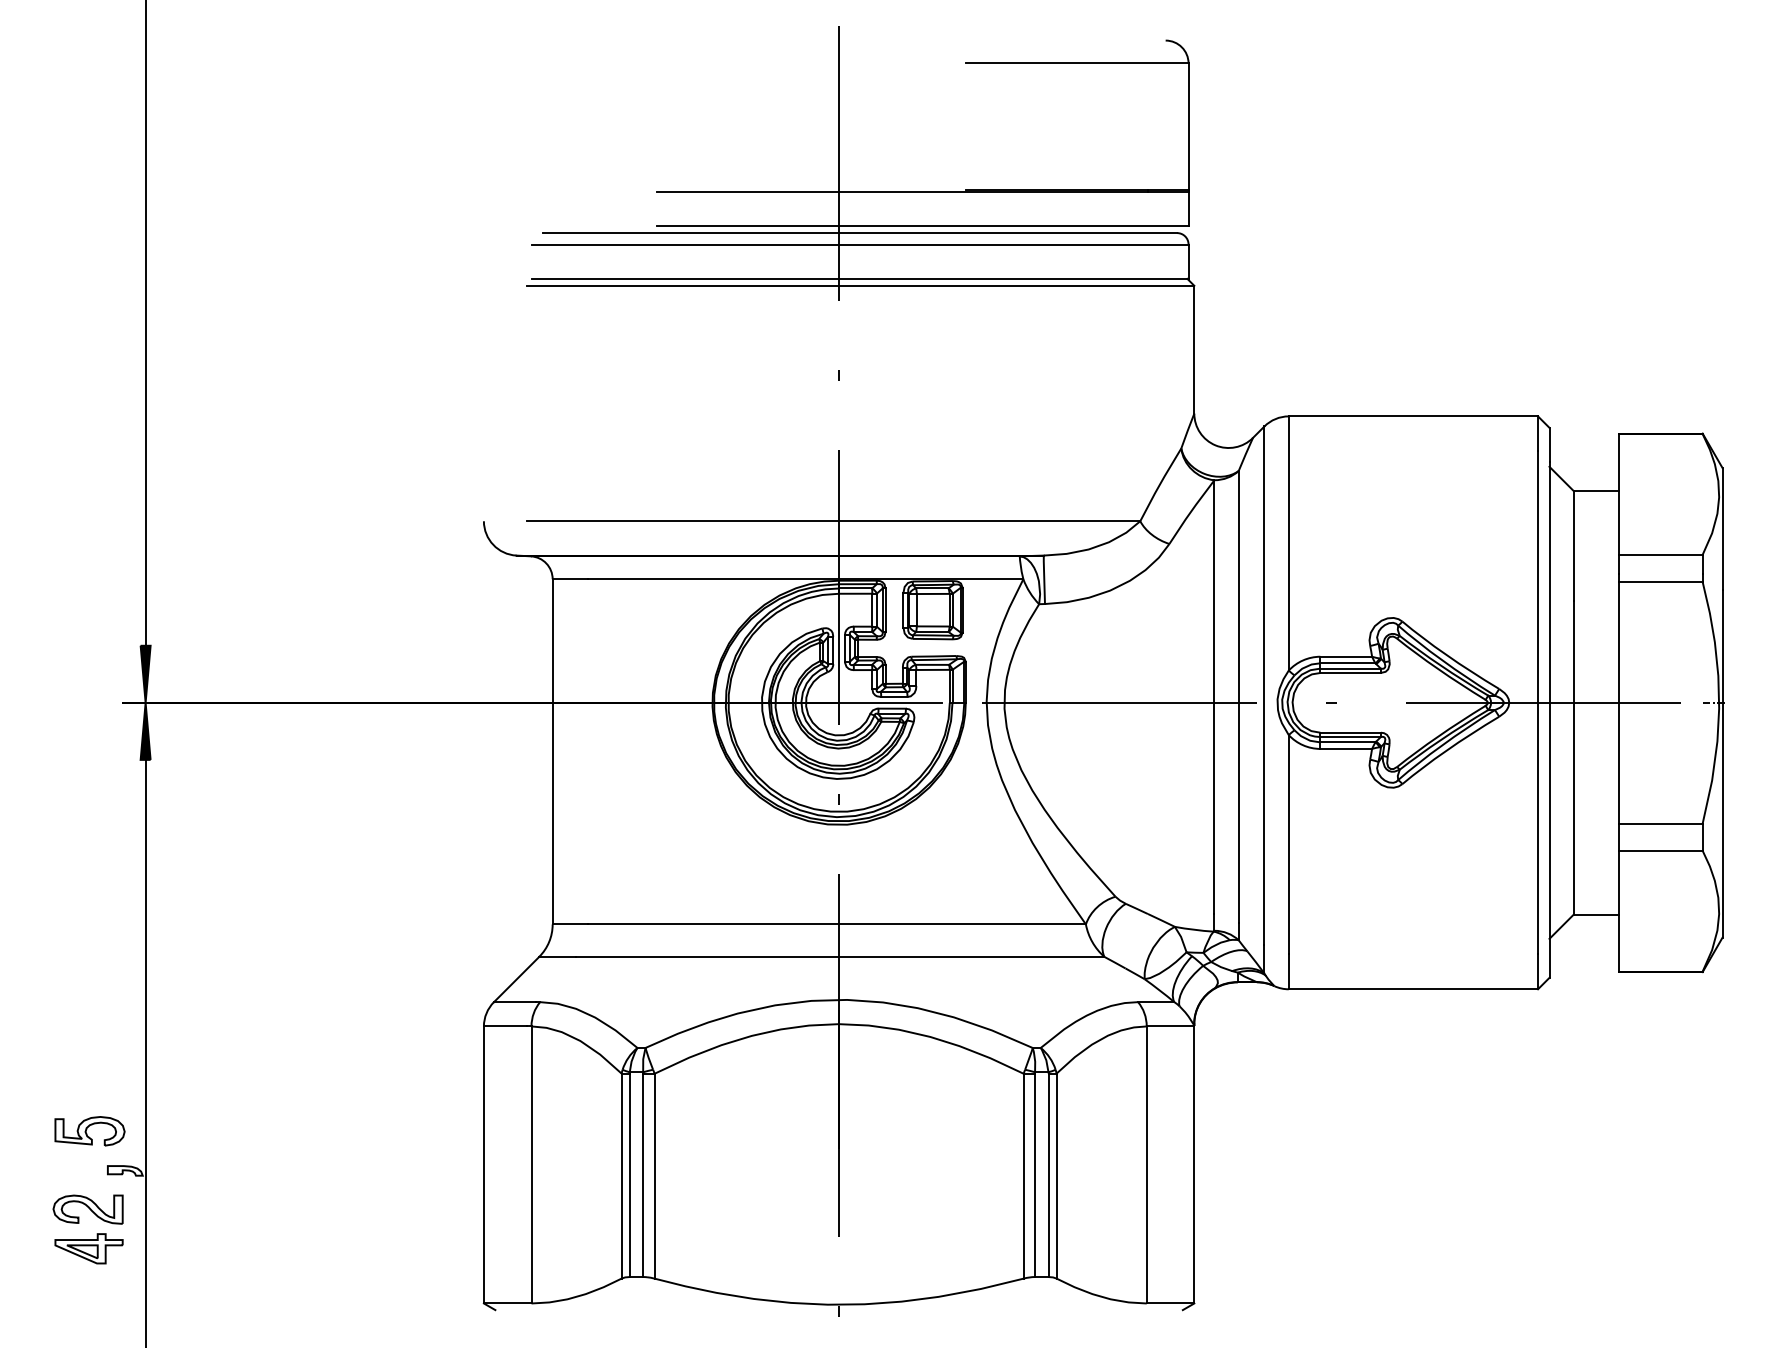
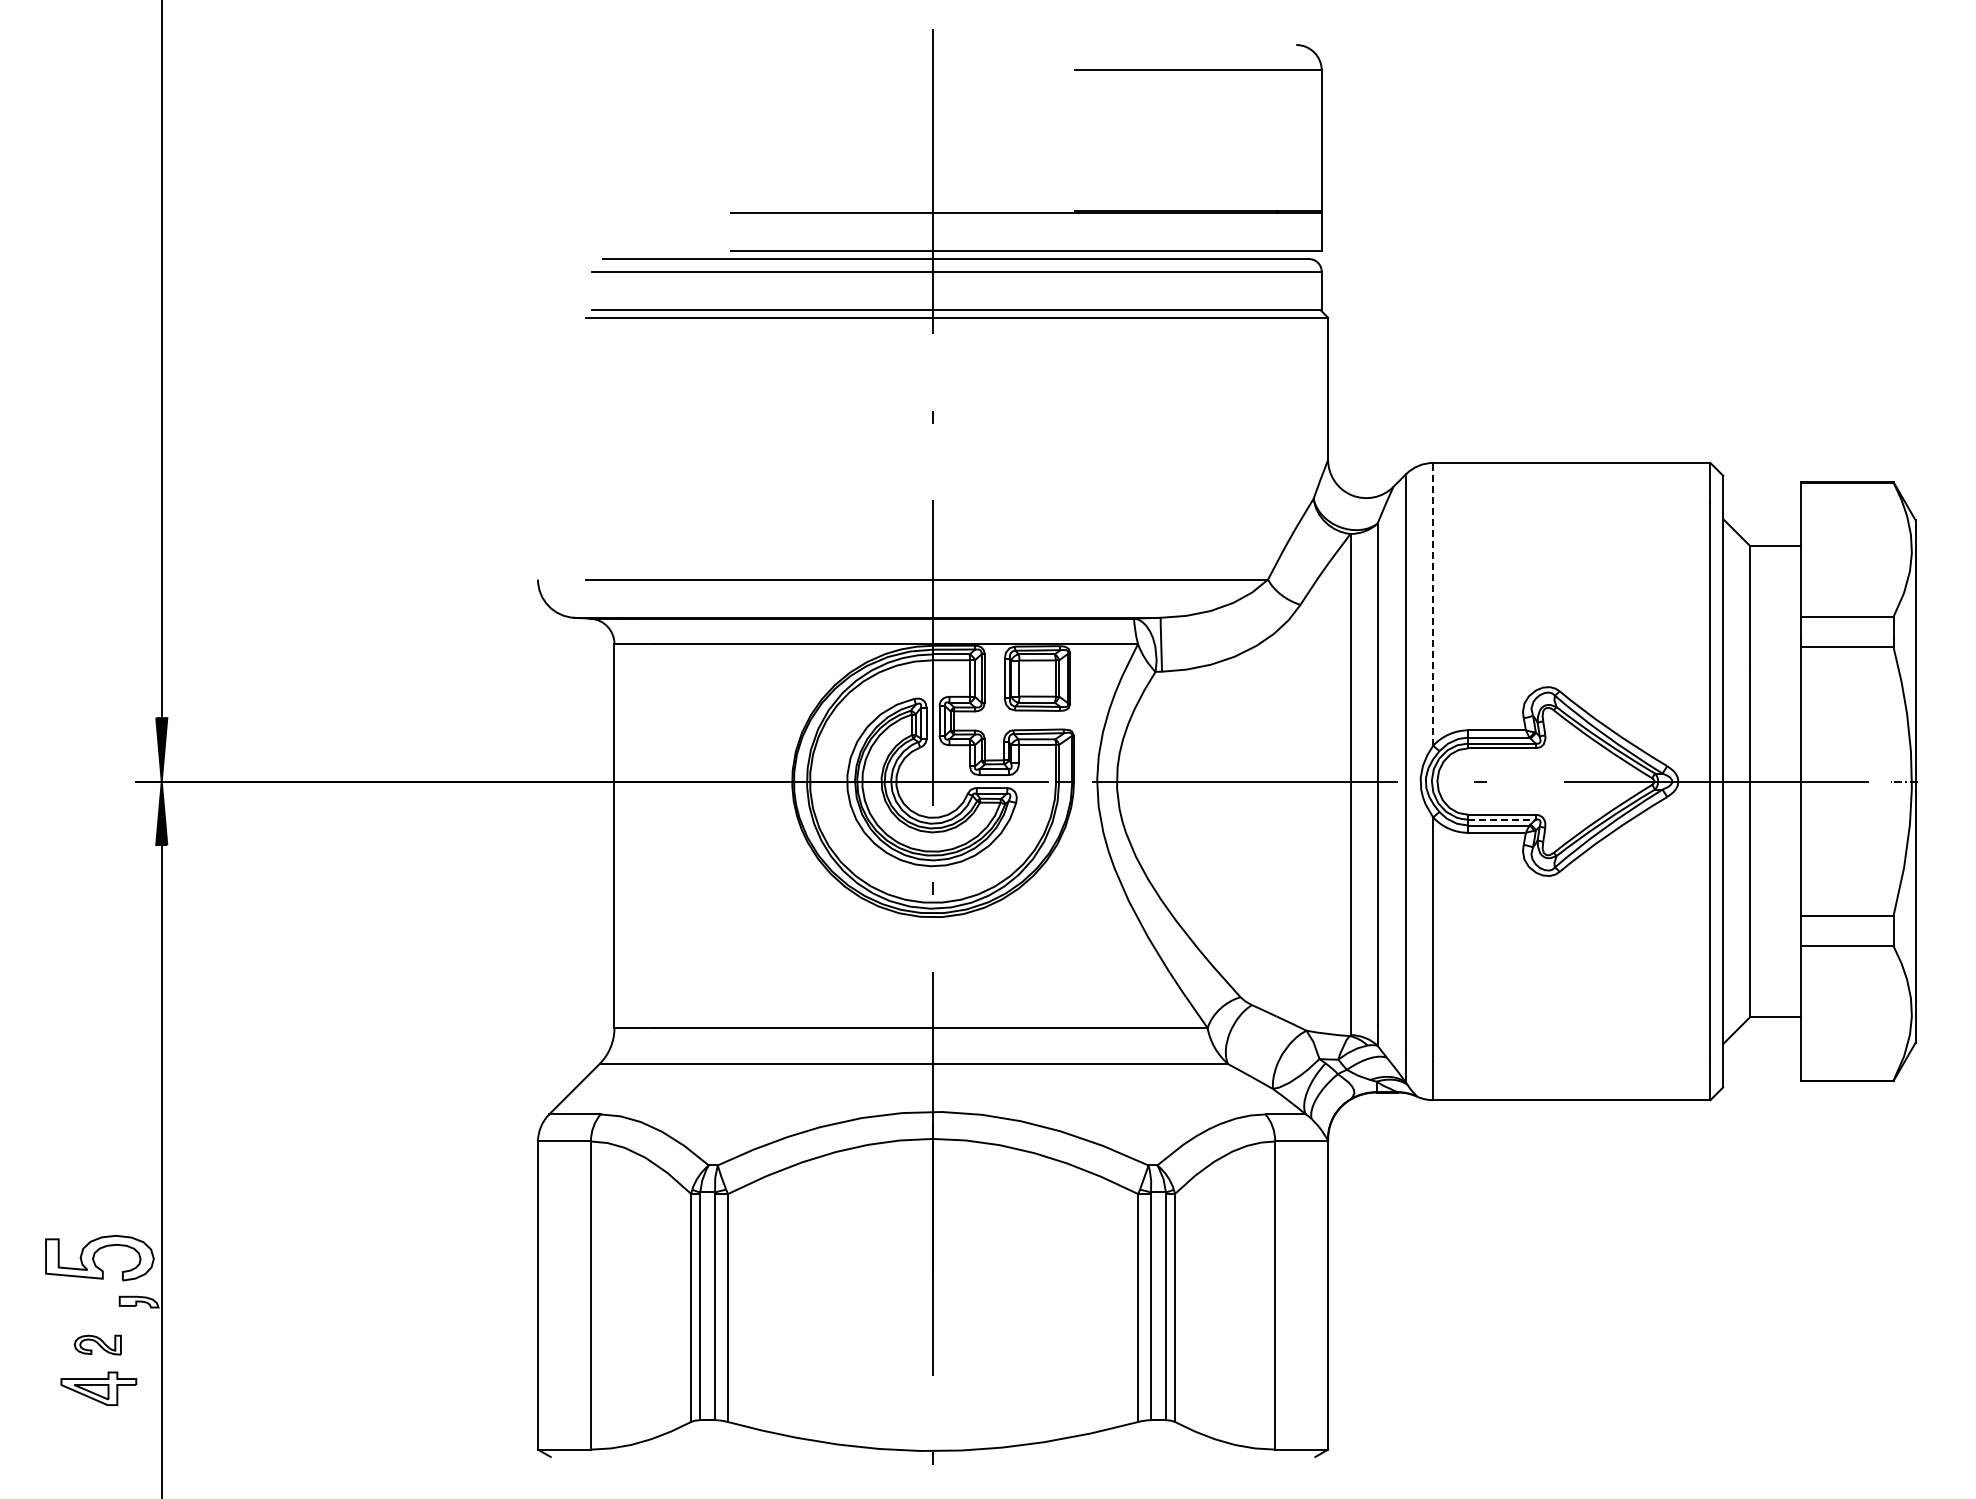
line: (1289, 542) -> (1433, 603), solid -> dashed
line: (1350, 736) -> (1501, 819), solid -> dashed
part: (89, 1130) -> (99, 1257), size x1.4
part: (87, 1208) -> (97, 1344), size x0.6

